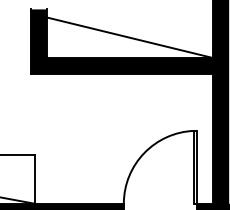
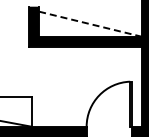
line: (130, 38) -> (90, 24), solid -> dashed

